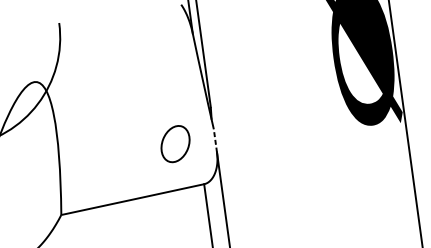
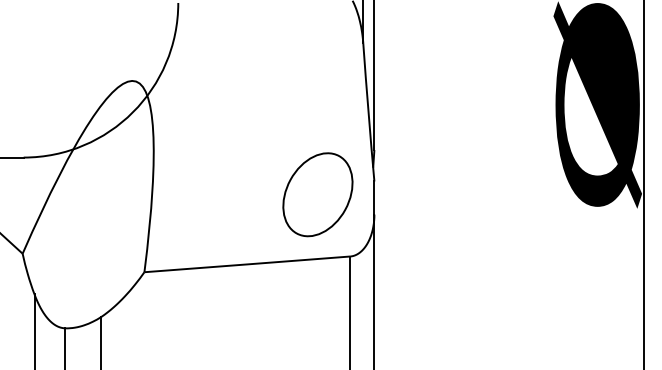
line: (215, 141) -> (374, 198), dashed -> solid
part: (175, 143) -> (317, 194), size x1.67

